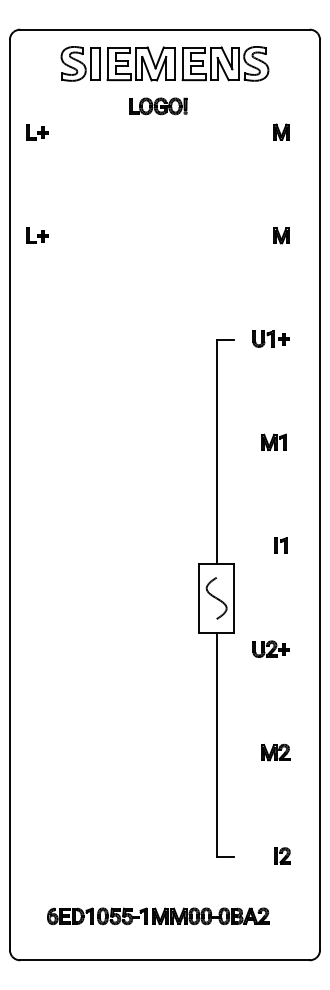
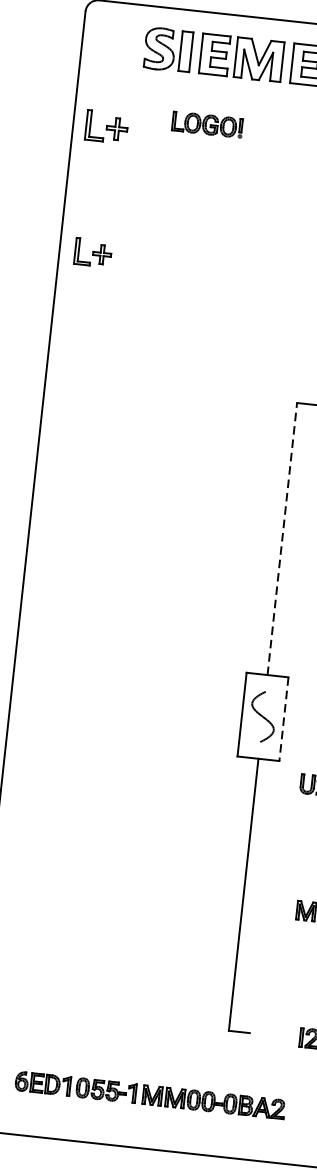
part: (158, 106) -> (207, 124), moved
part: (37, 132) -> (106, 127), size x1.6
part: (37, 235) -> (93, 252), size x1.4
line: (216, 451) -> (282, 538), solid -> dashed
line: (233, 598) -> (283, 719), solid -> dashed

